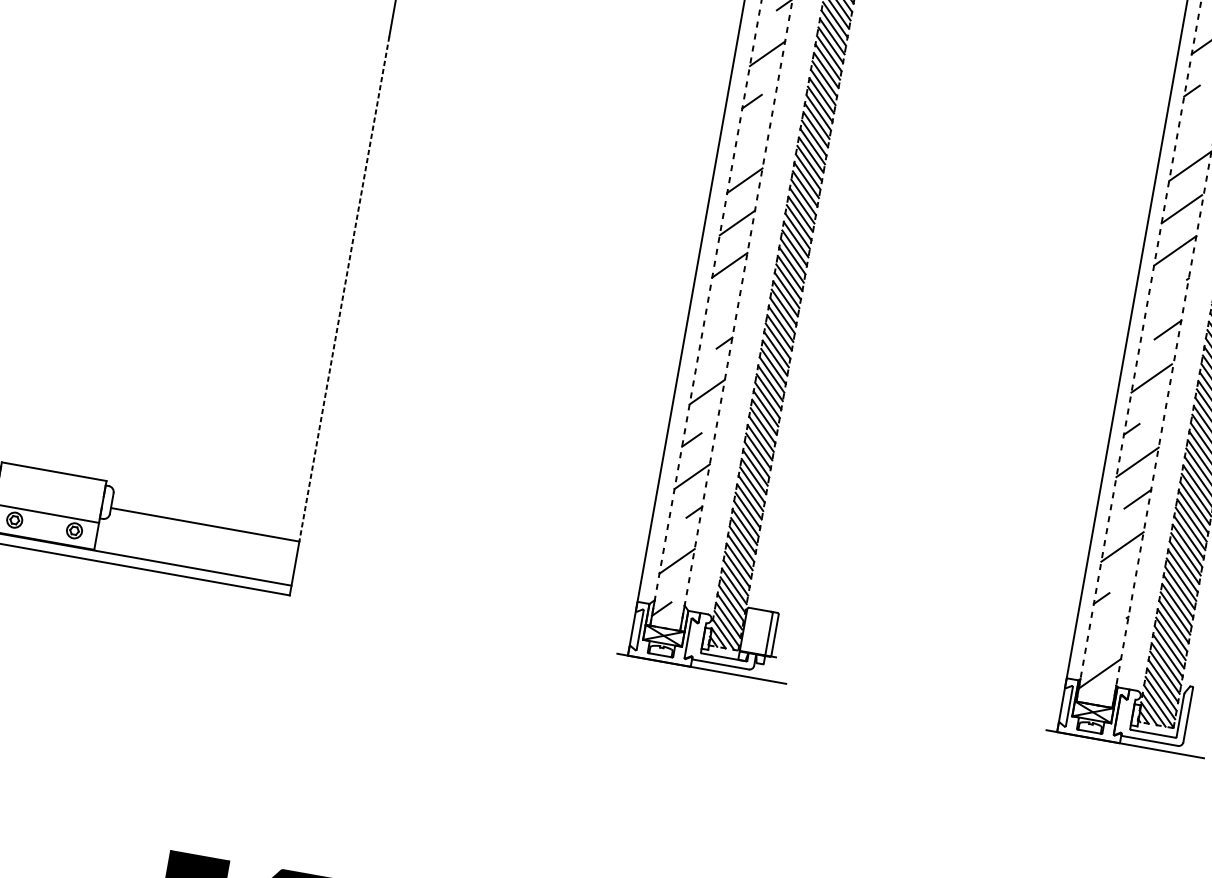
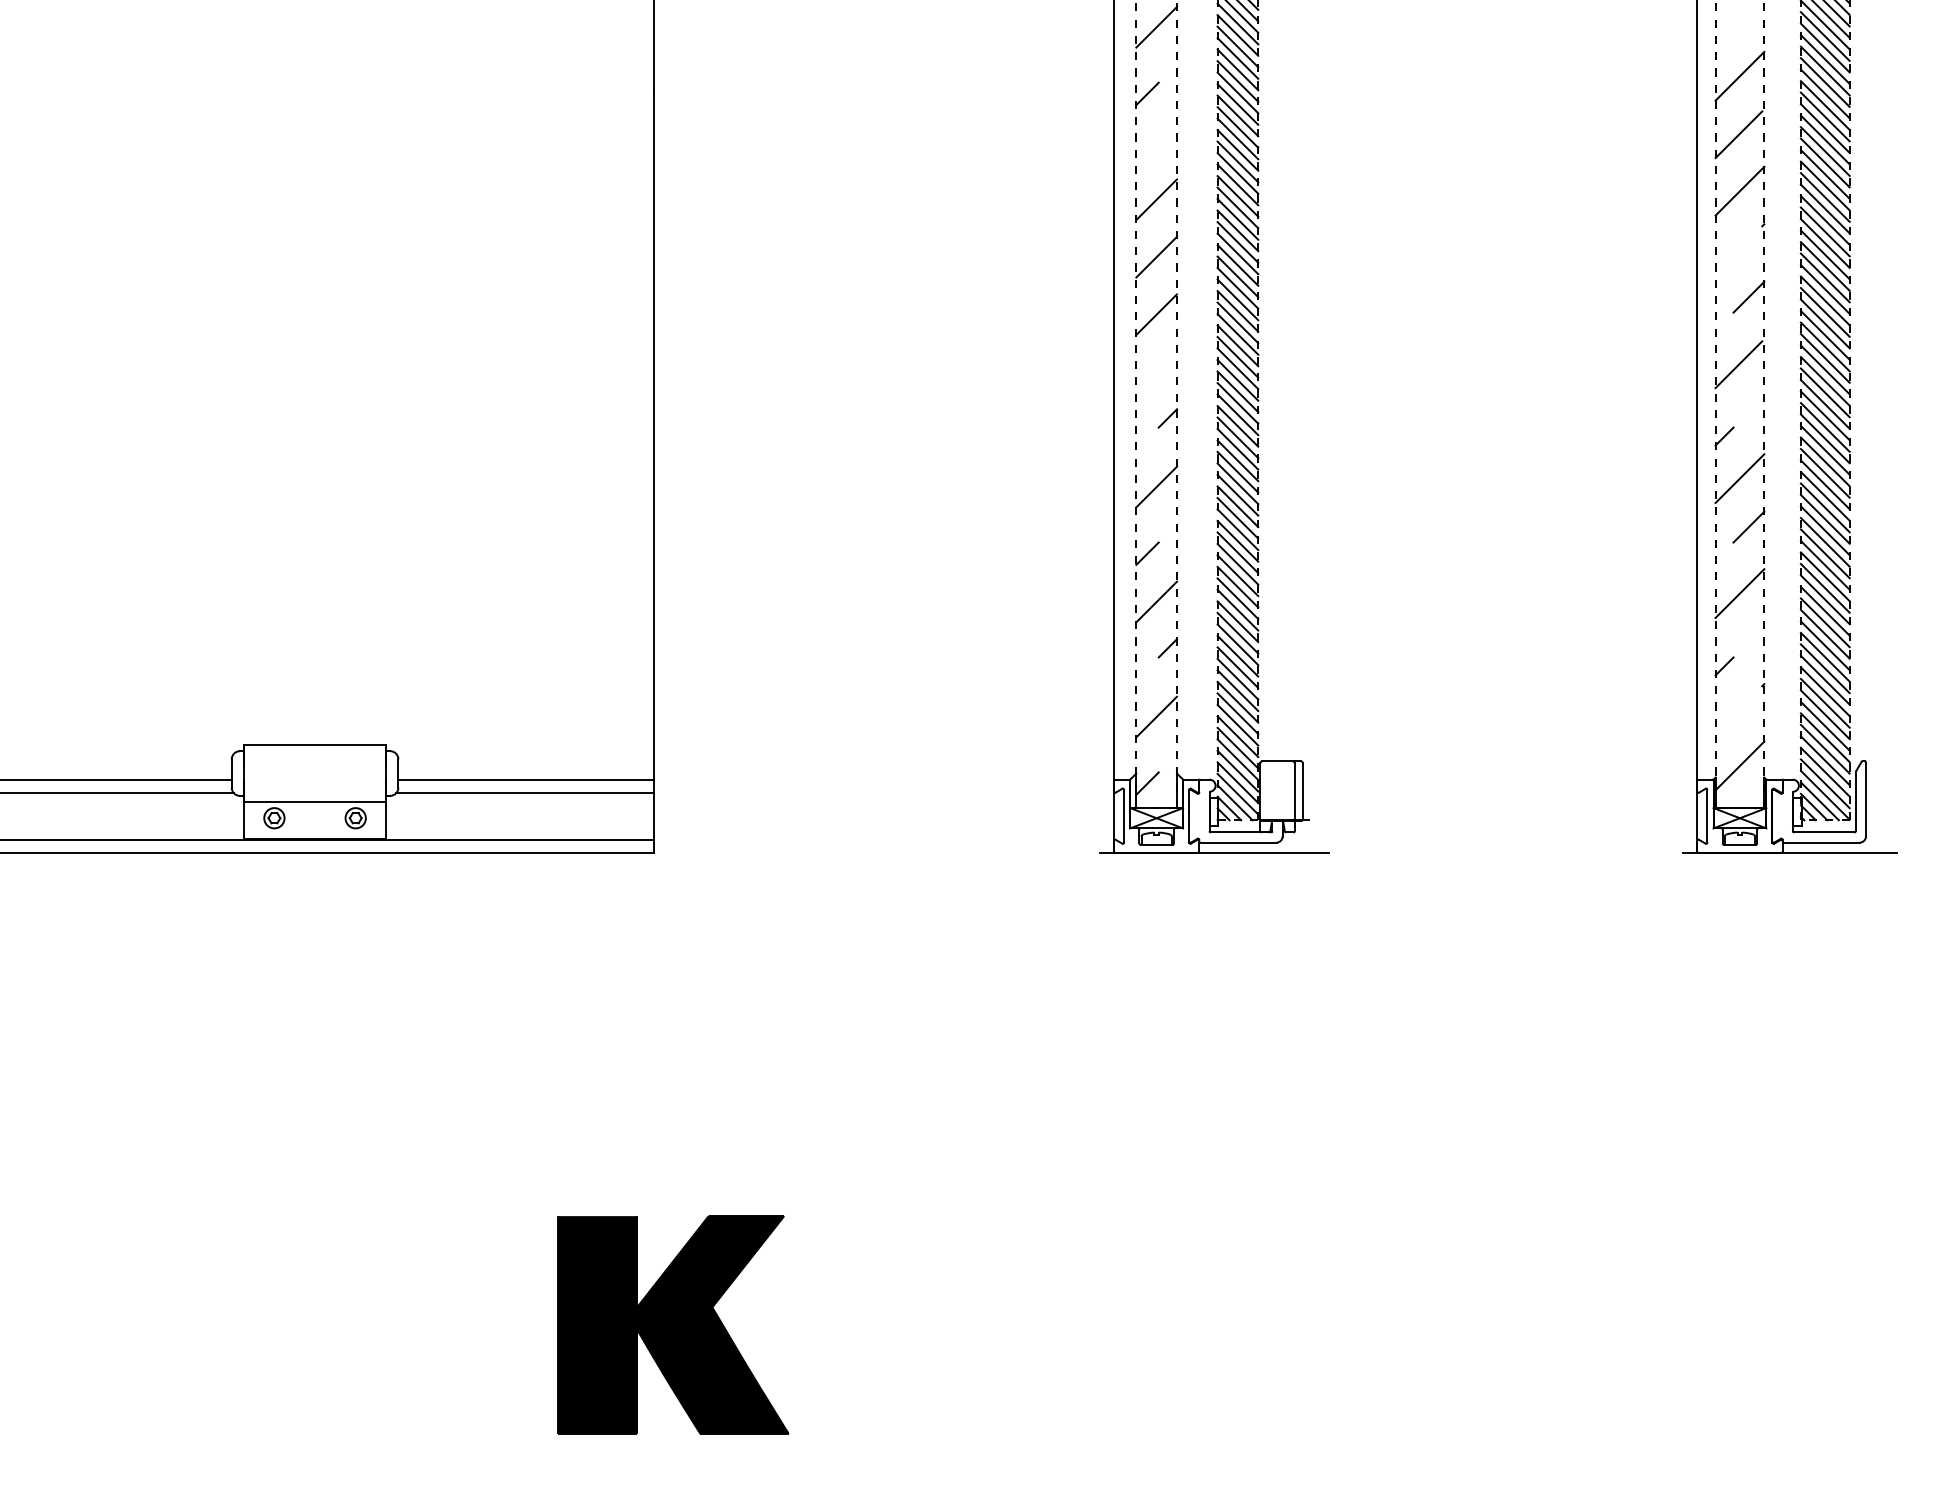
line: (344, 289) -> (654, 436), dashed -> solid
line: (202, 534) -> (525, 793), added

